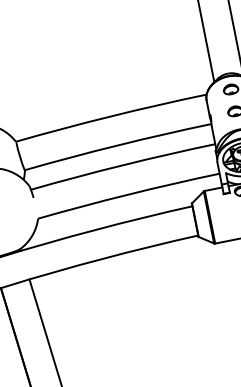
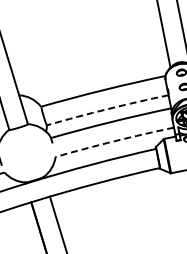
arc: (117, 145) -> (107, 109), solid -> dashed
arc: (128, 194) -> (114, 141), solid -> dashed

